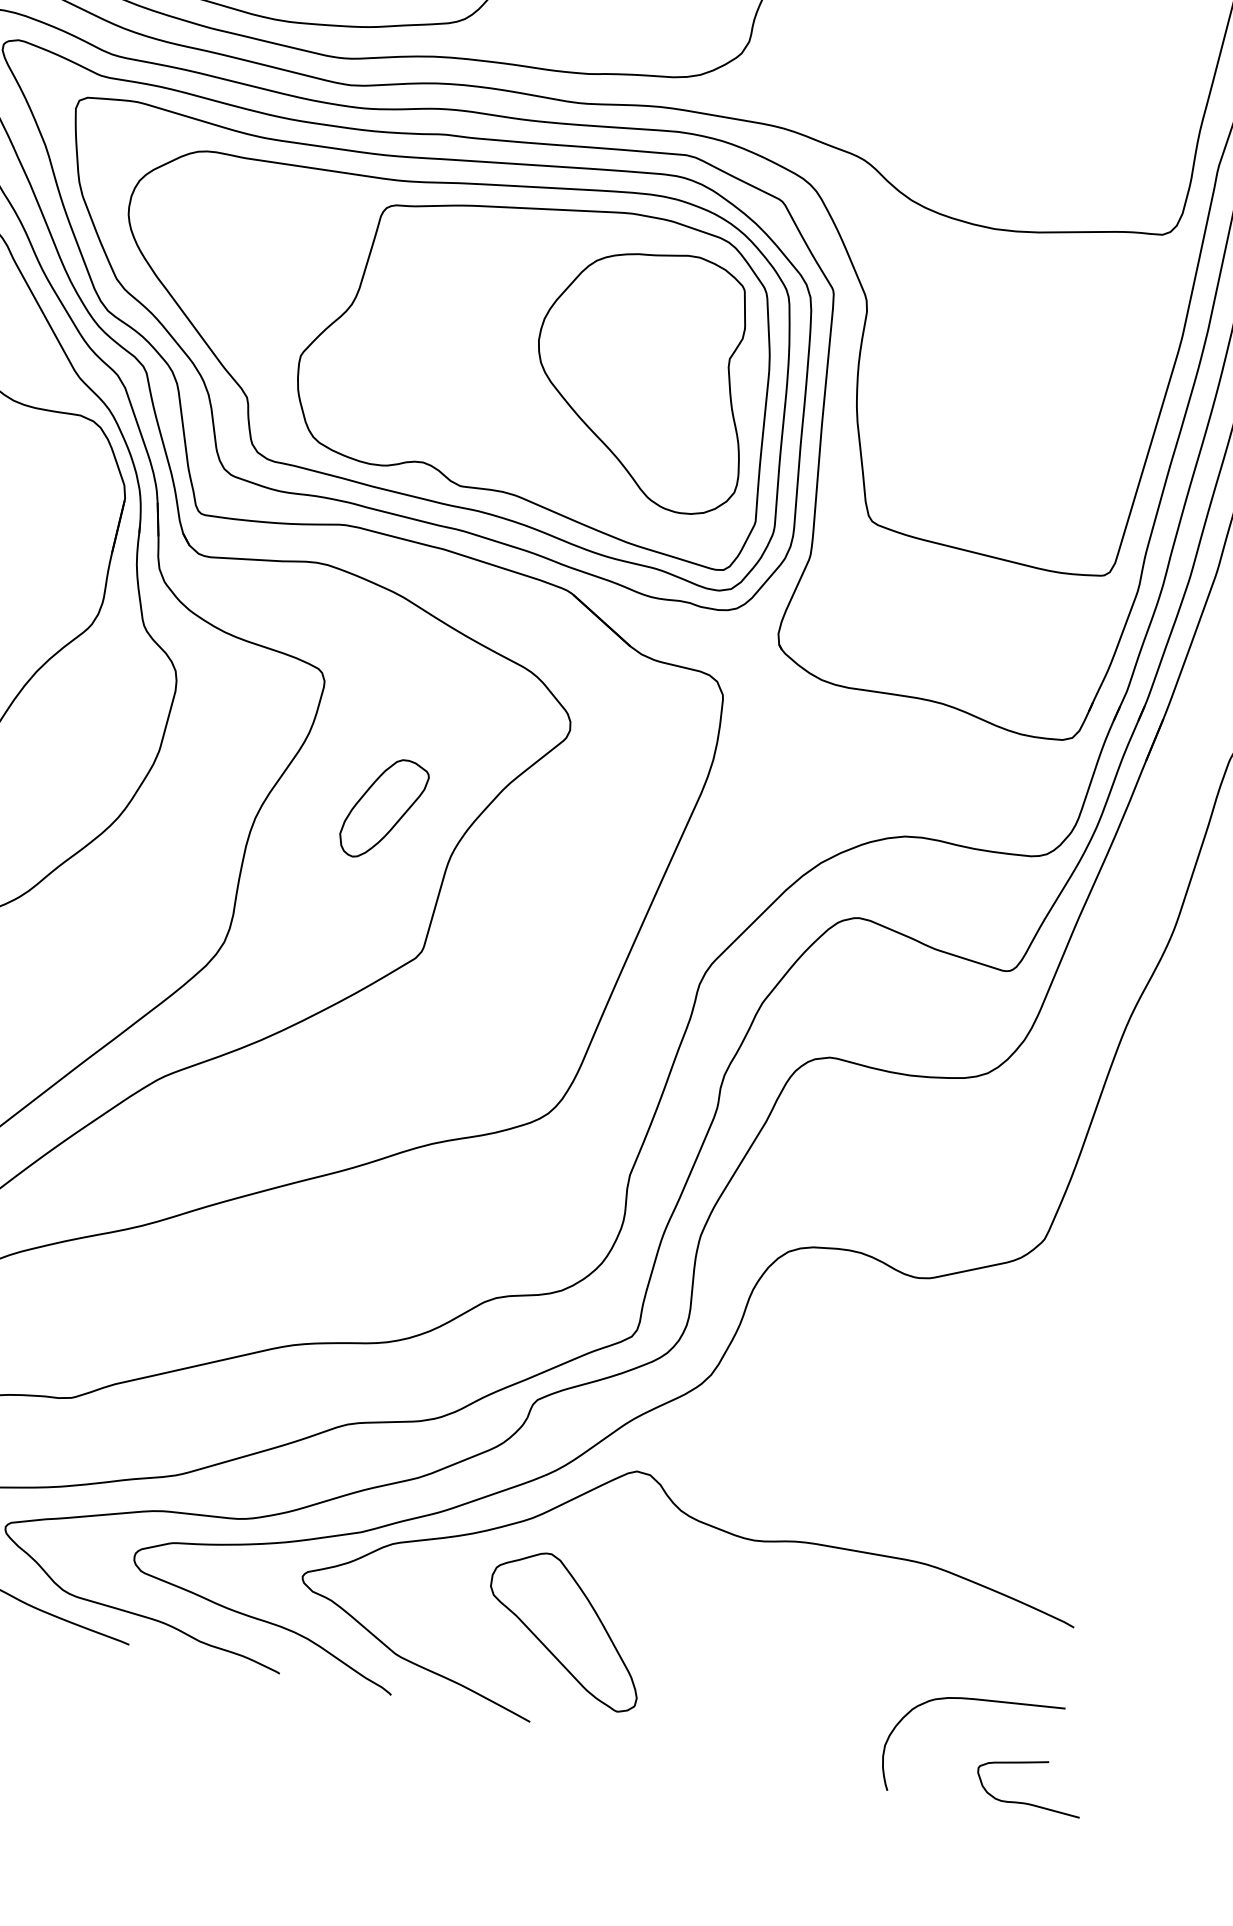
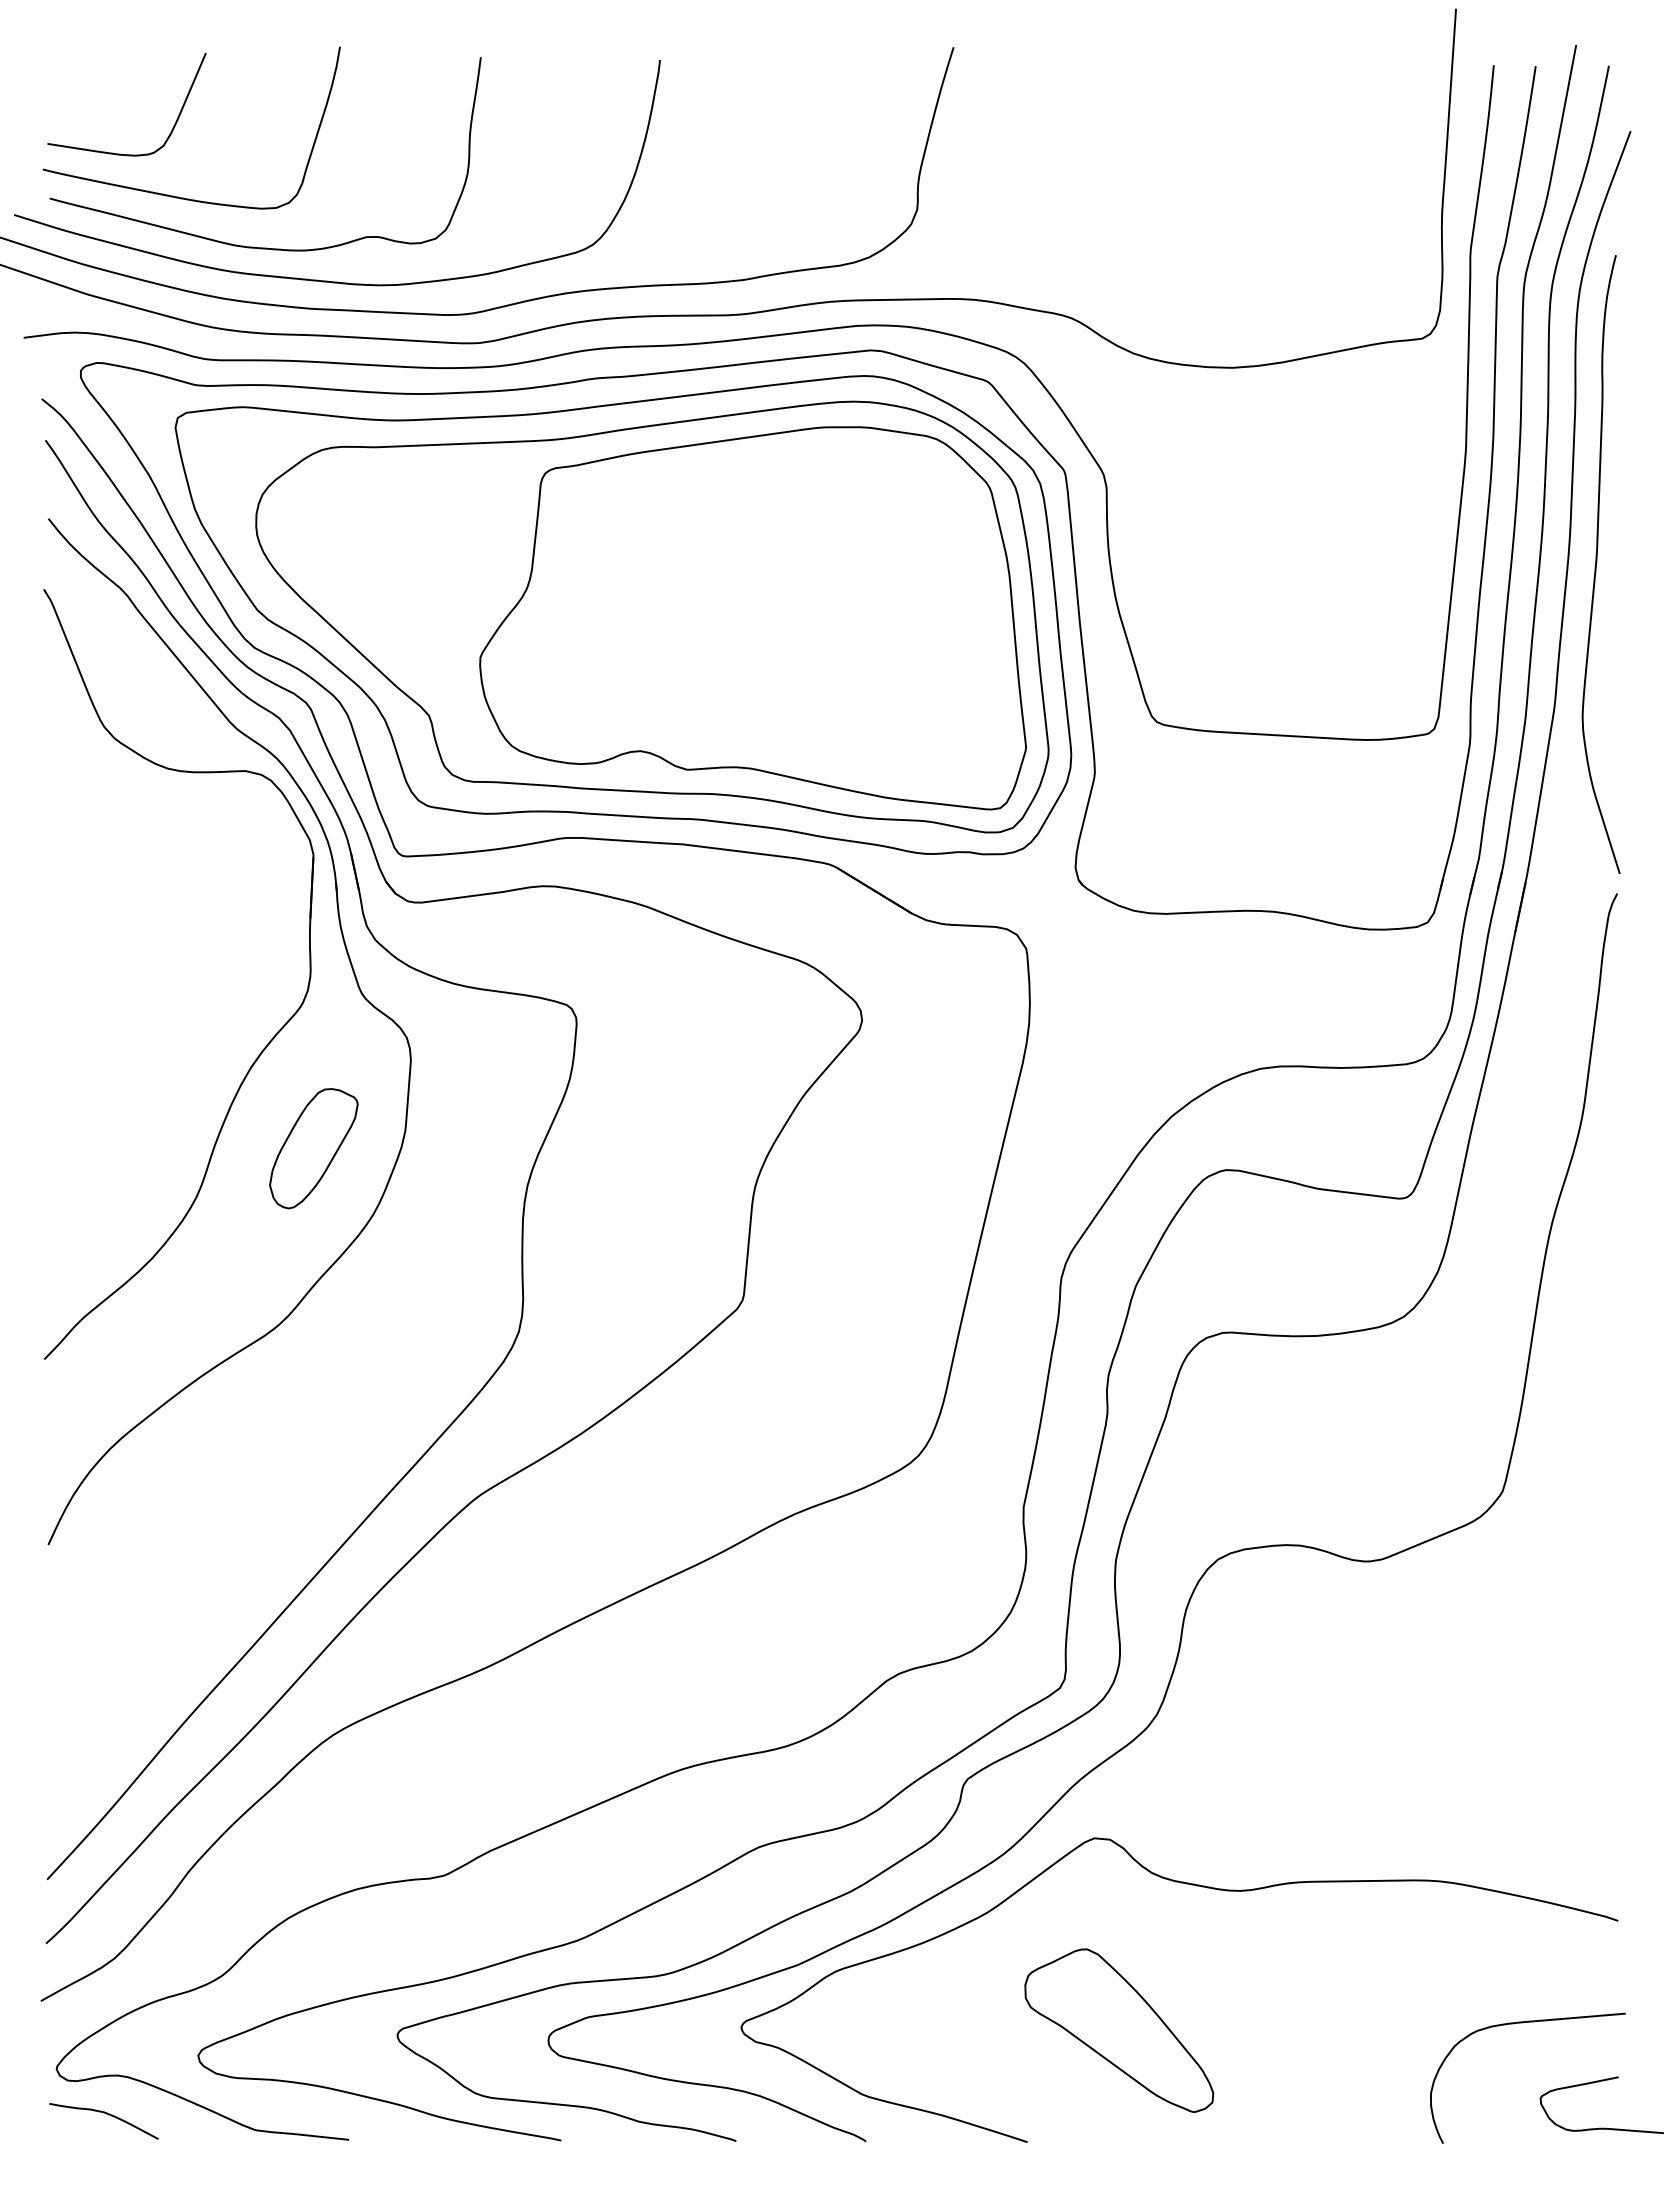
part: (644, 376) -> (870, 607), removed
part: (383, 809) -> (313, 1148), moved
part: (566, 1629) -> (1119, 2030), moved

